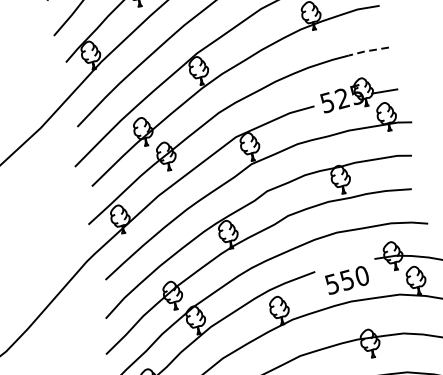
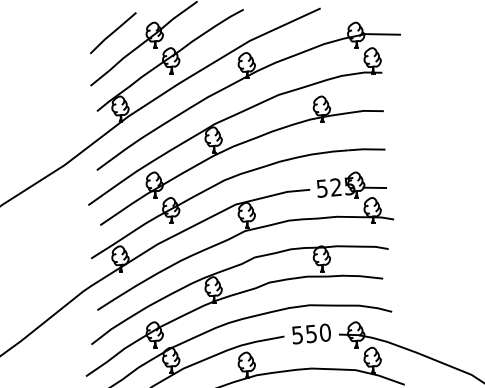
line: (367, 51) -> (365, 149), dashed -> solid
text: (347, 279) -> (311, 333), moved

